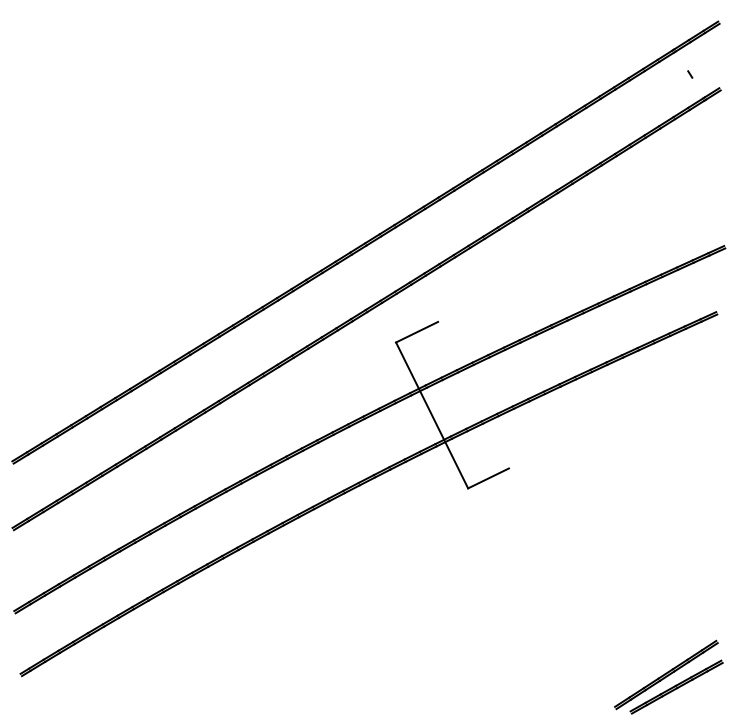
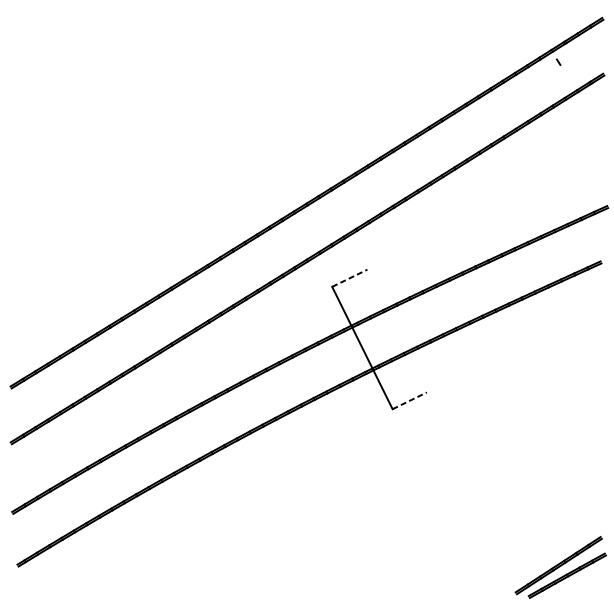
line: (690, 74) -> (558, 62), moved
line: (417, 332) -> (350, 278), solid -> dashed
line: (488, 478) -> (409, 400), solid -> dashed

